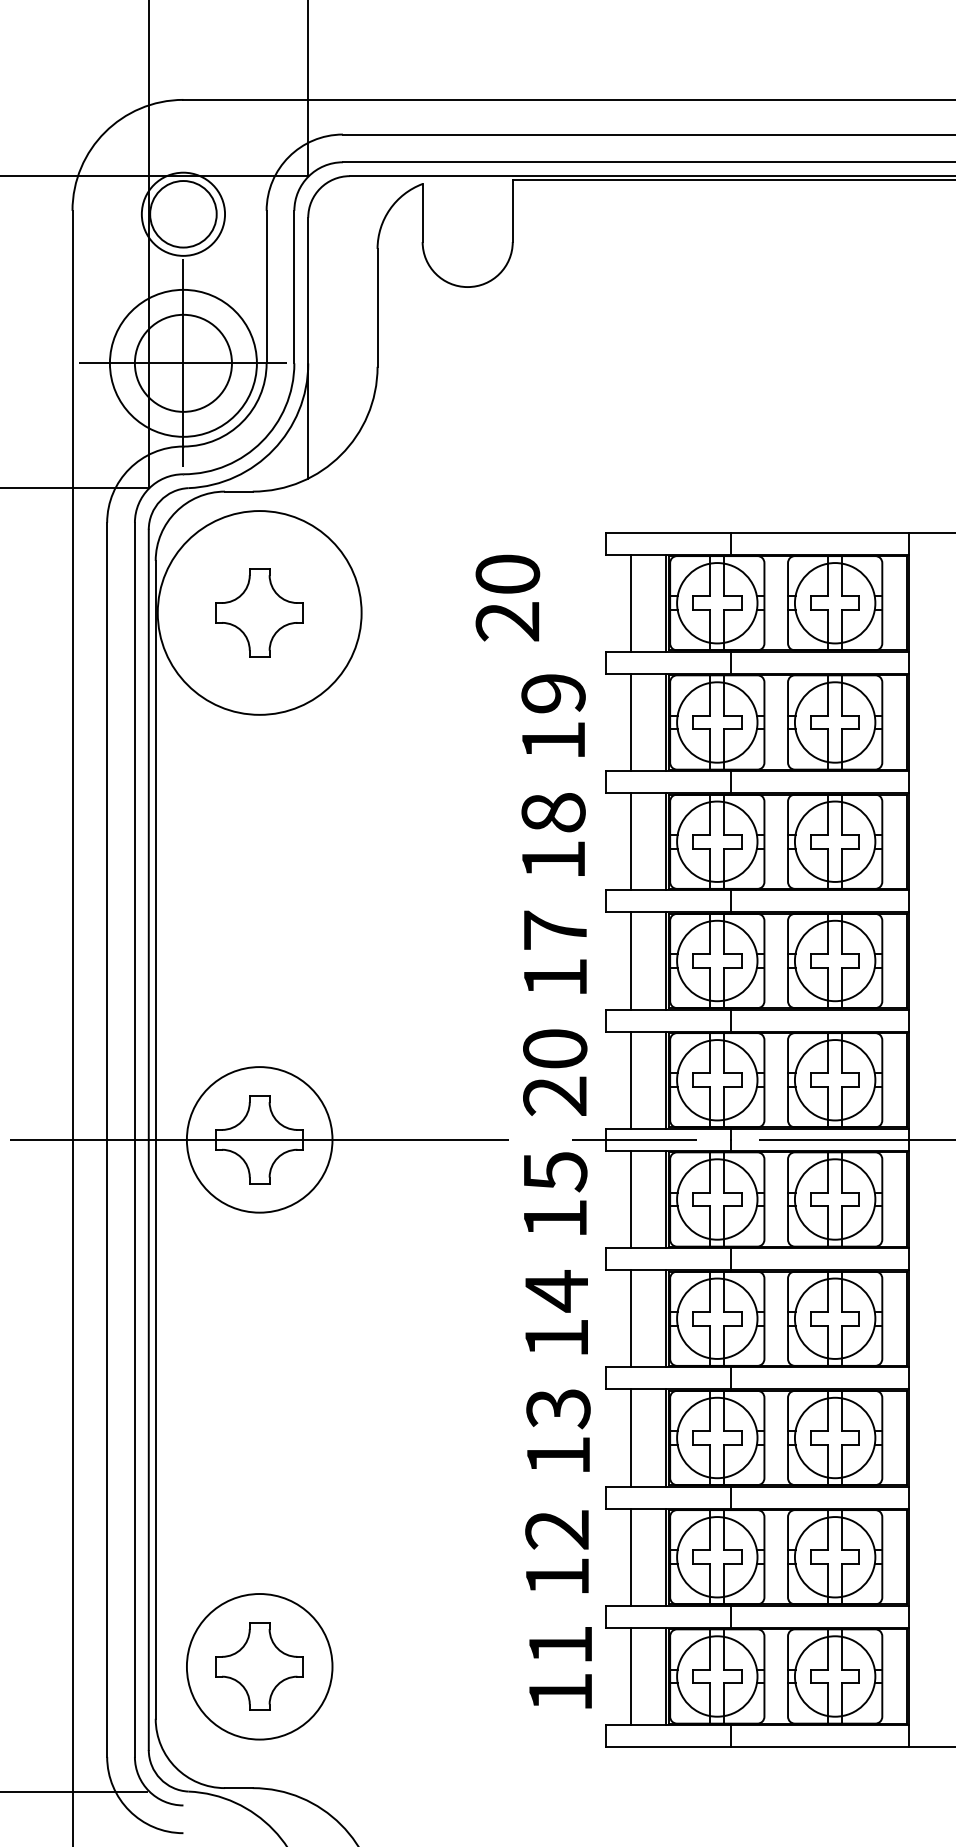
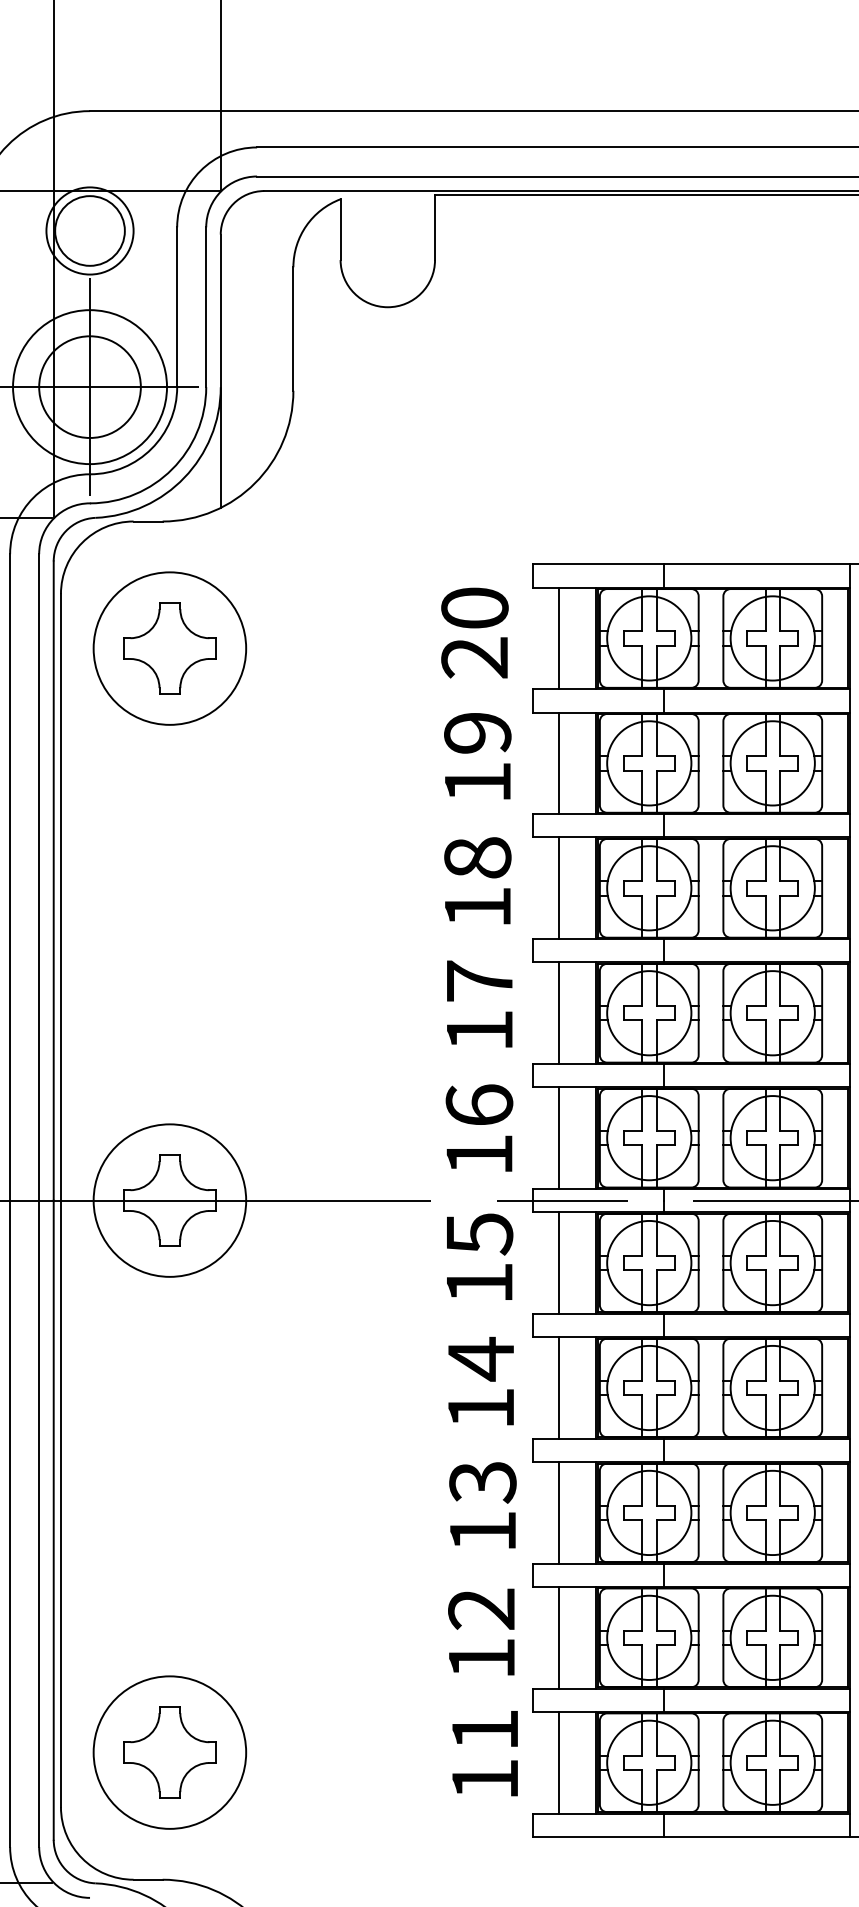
text: (507, 597) -> (474, 632), moved
circle: (259, 612) -> (169, 648), size x0.71
text: (555, 1072) -> (479, 1130), 20 -> 16

